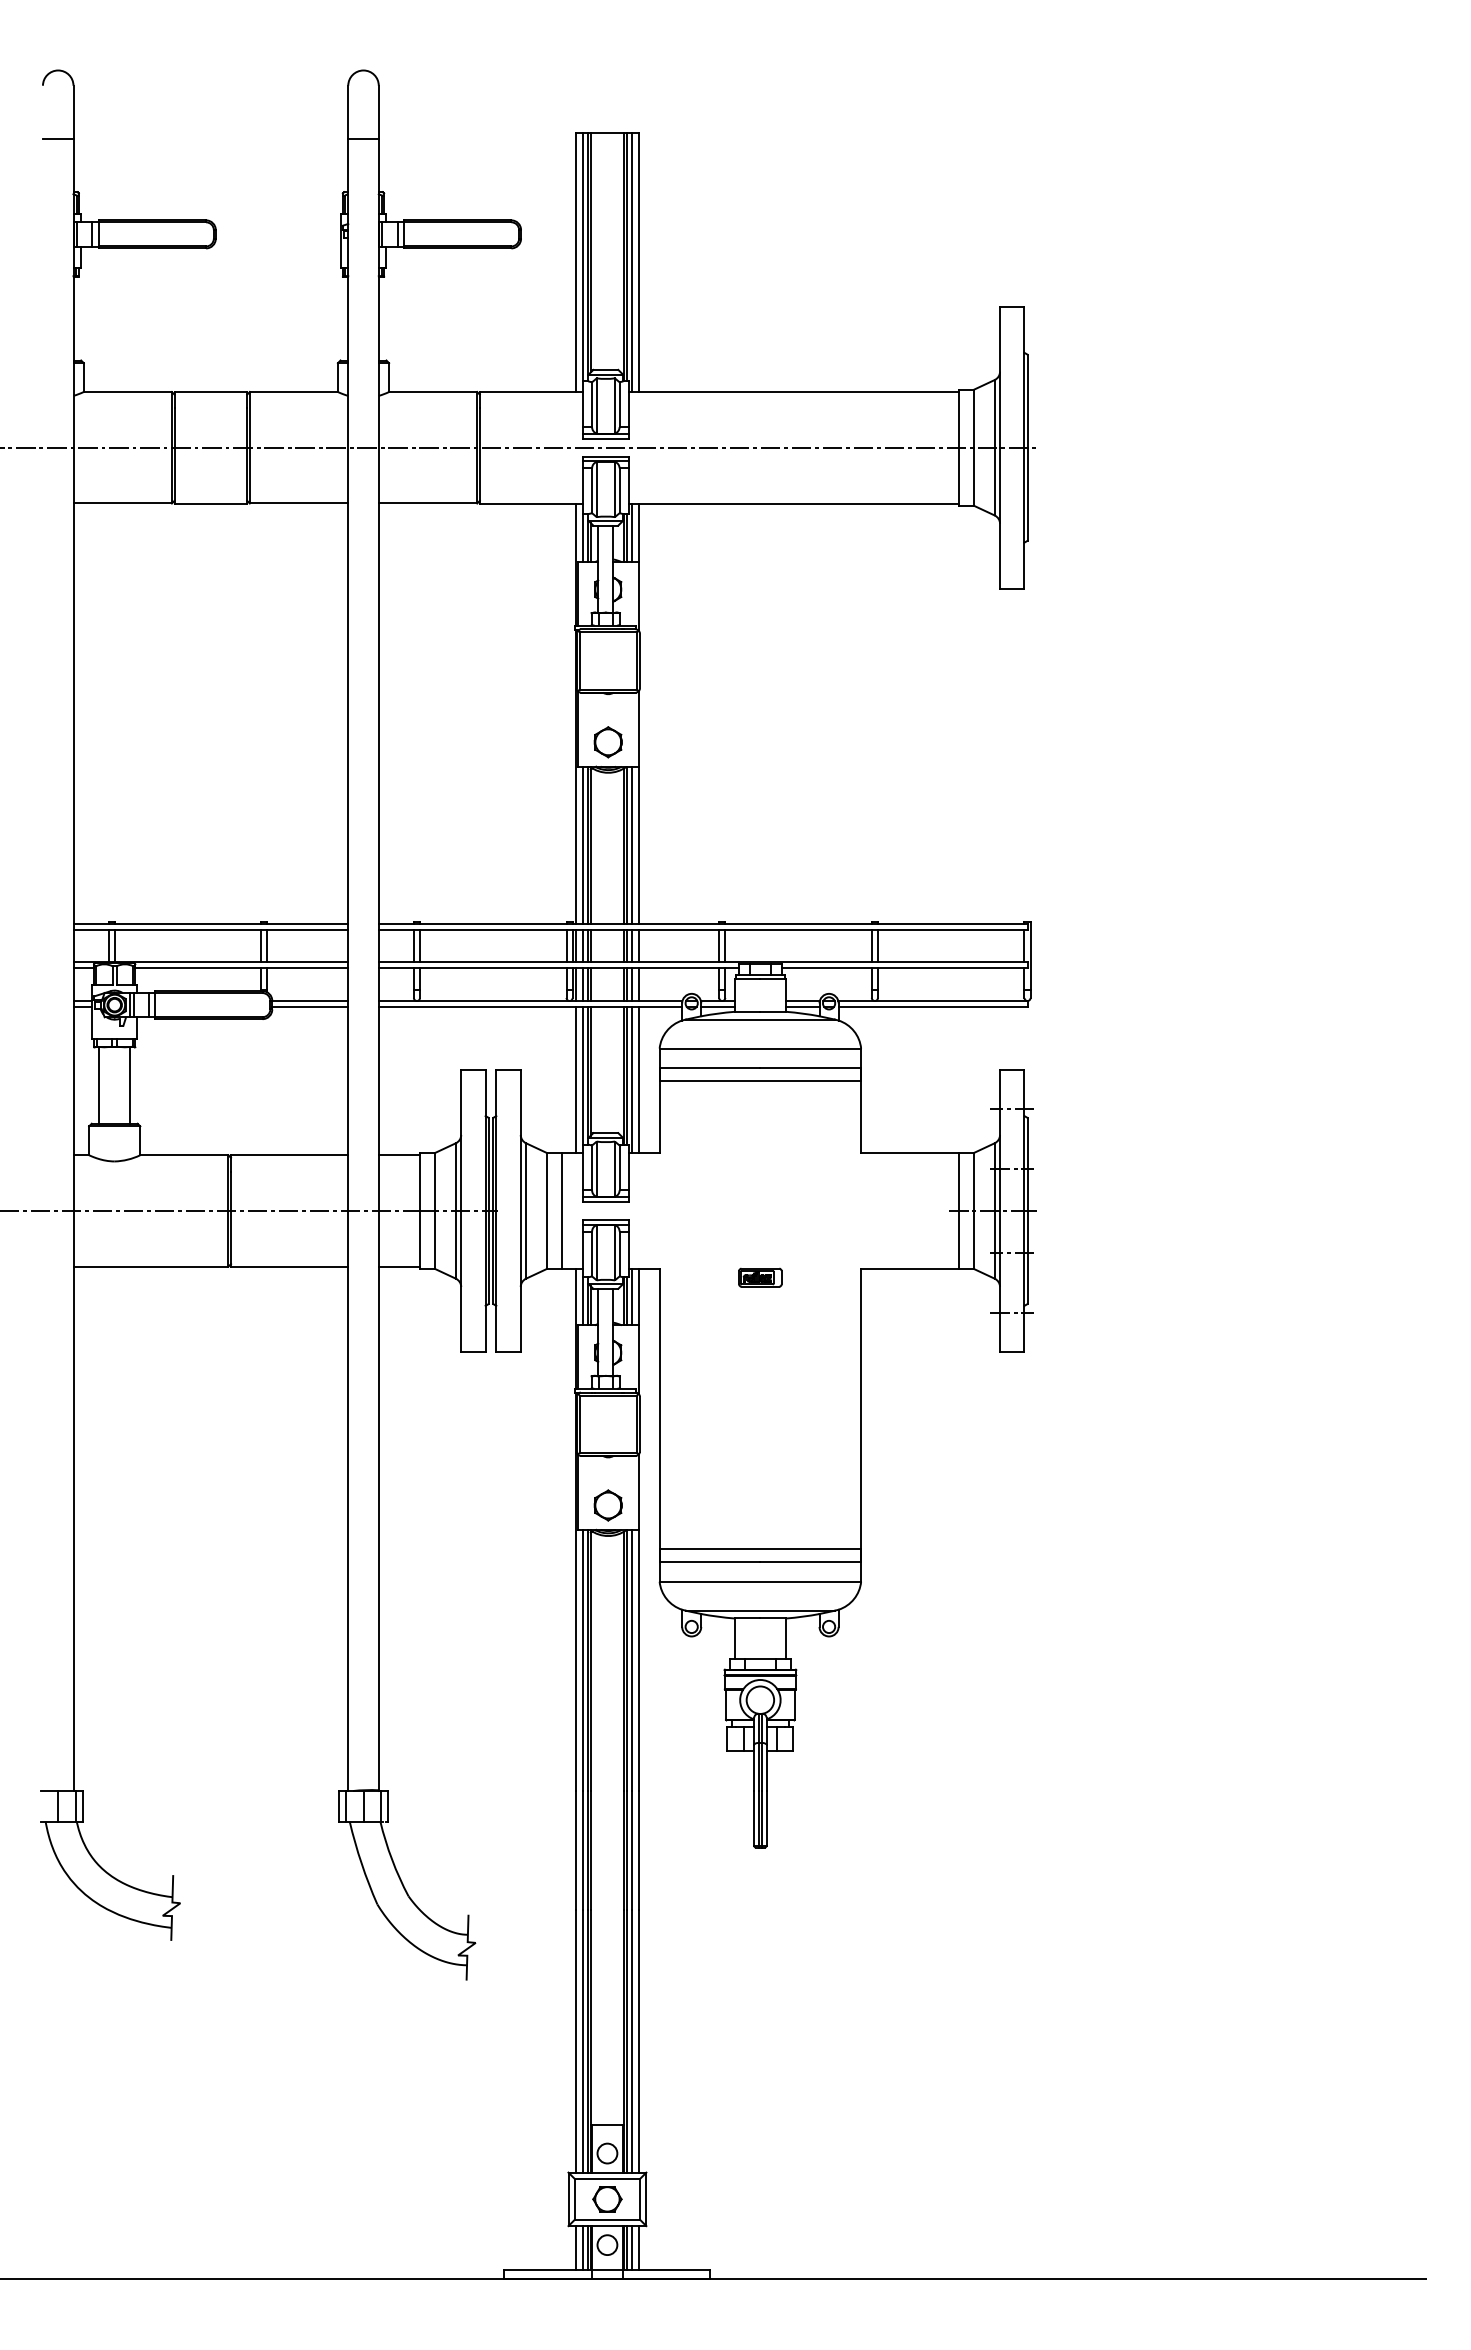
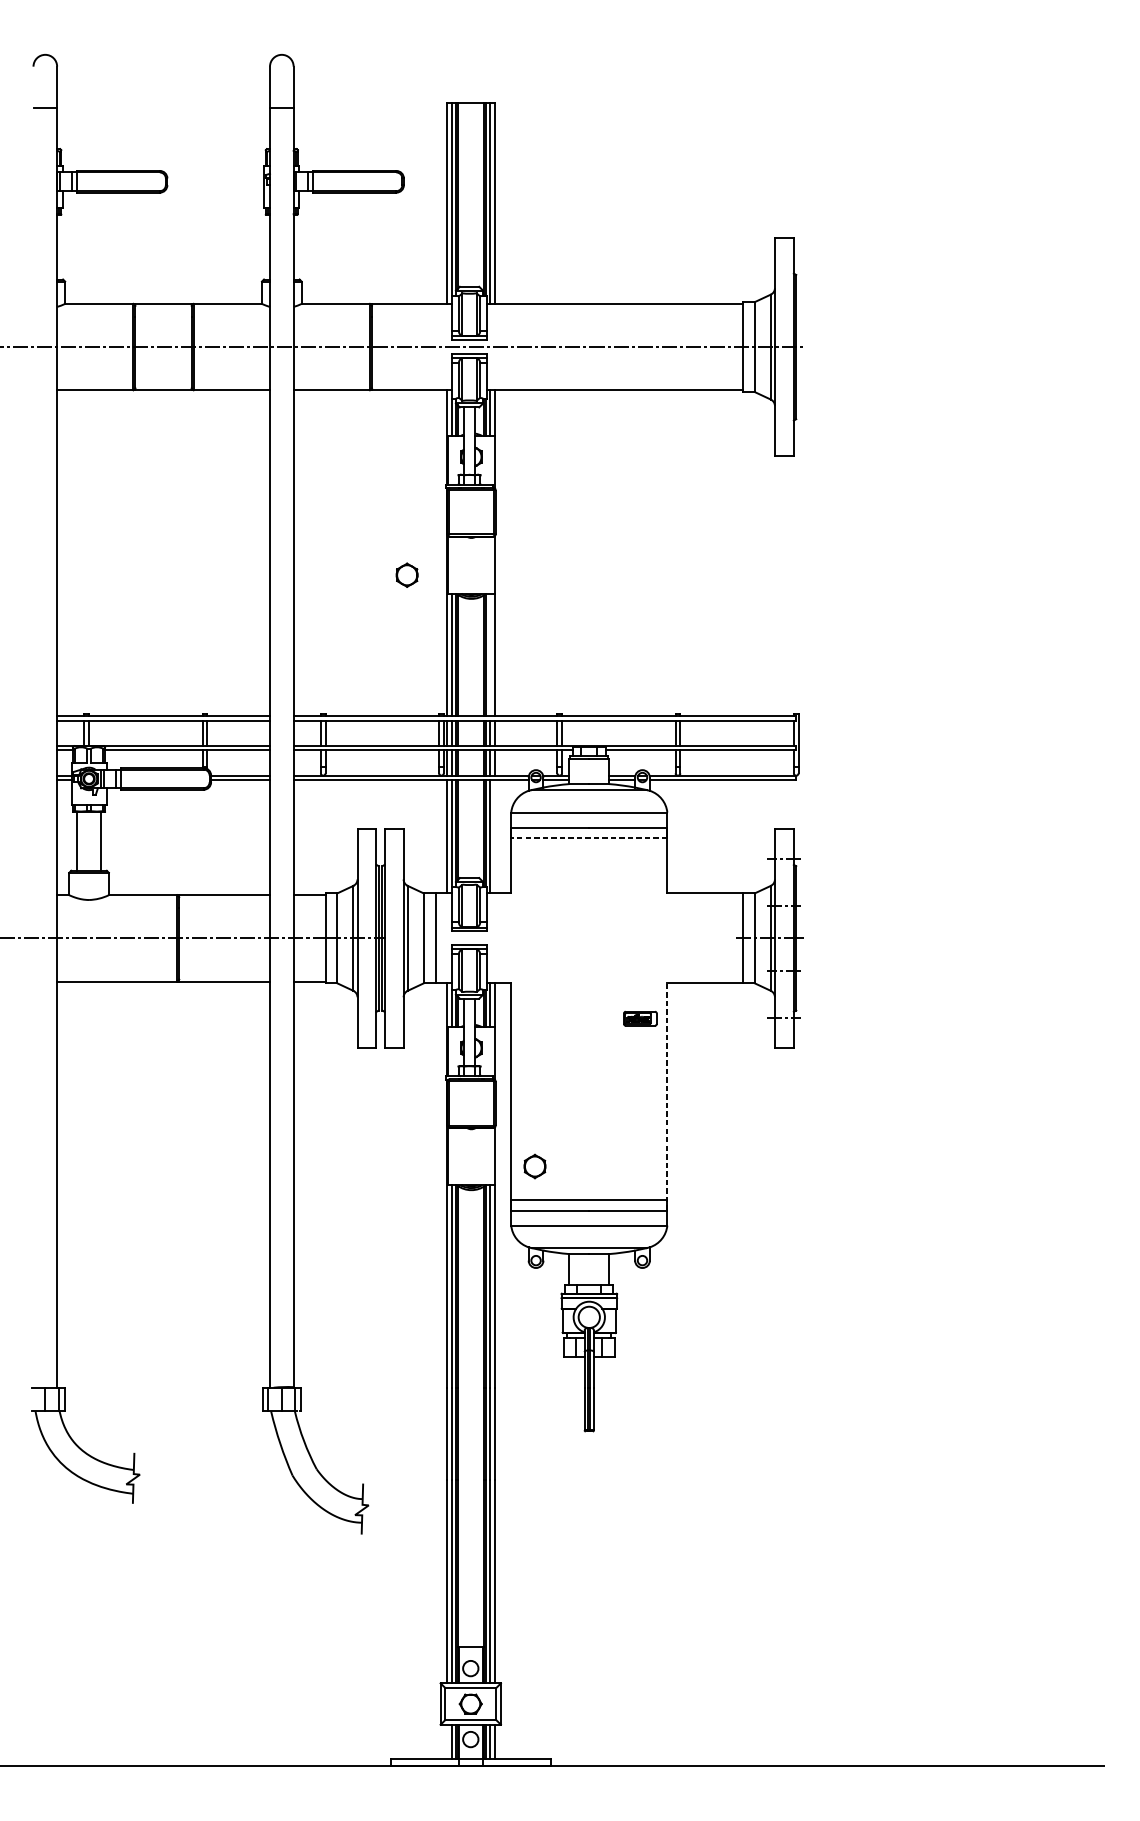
part: (607, 742) -> (406, 575), moved
line: (631, 844) -> (489, 654), removed
line: (638, 1079) -> (494, 836), removed
line: (760, 1081) -> (589, 838), solid -> dashed
part: (760, 1277) -> (640, 1018), moved
line: (861, 1415) -> (667, 1096), solid -> dashed
part: (607, 1505) -> (534, 1166), moved
line: (576, 2248) -> (446, 1742), removed

